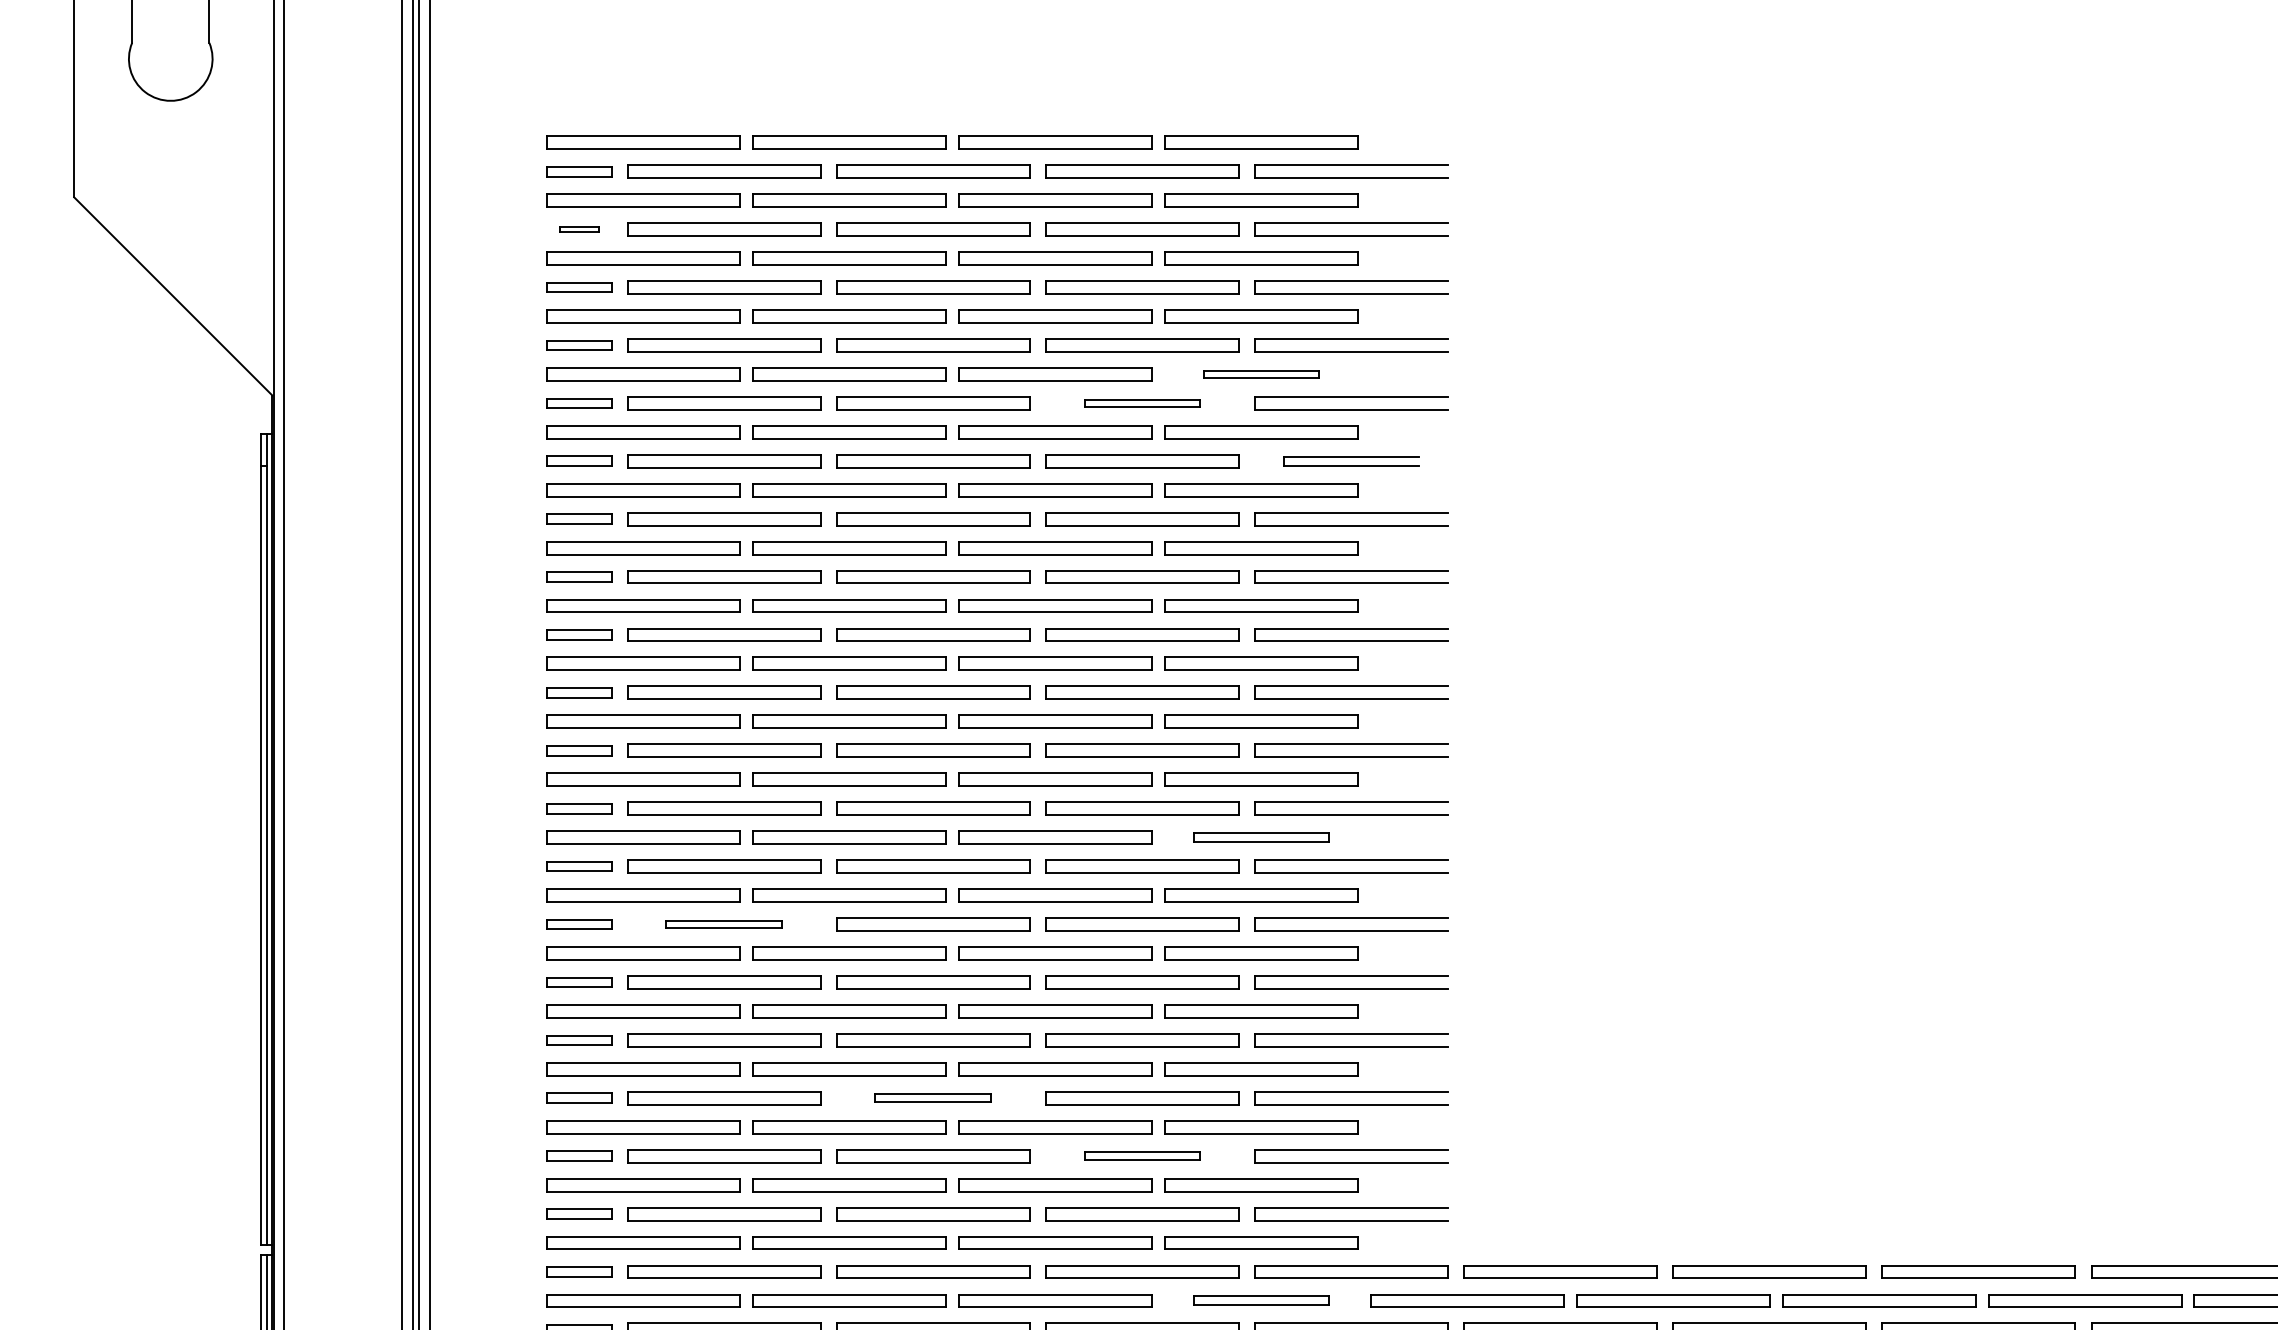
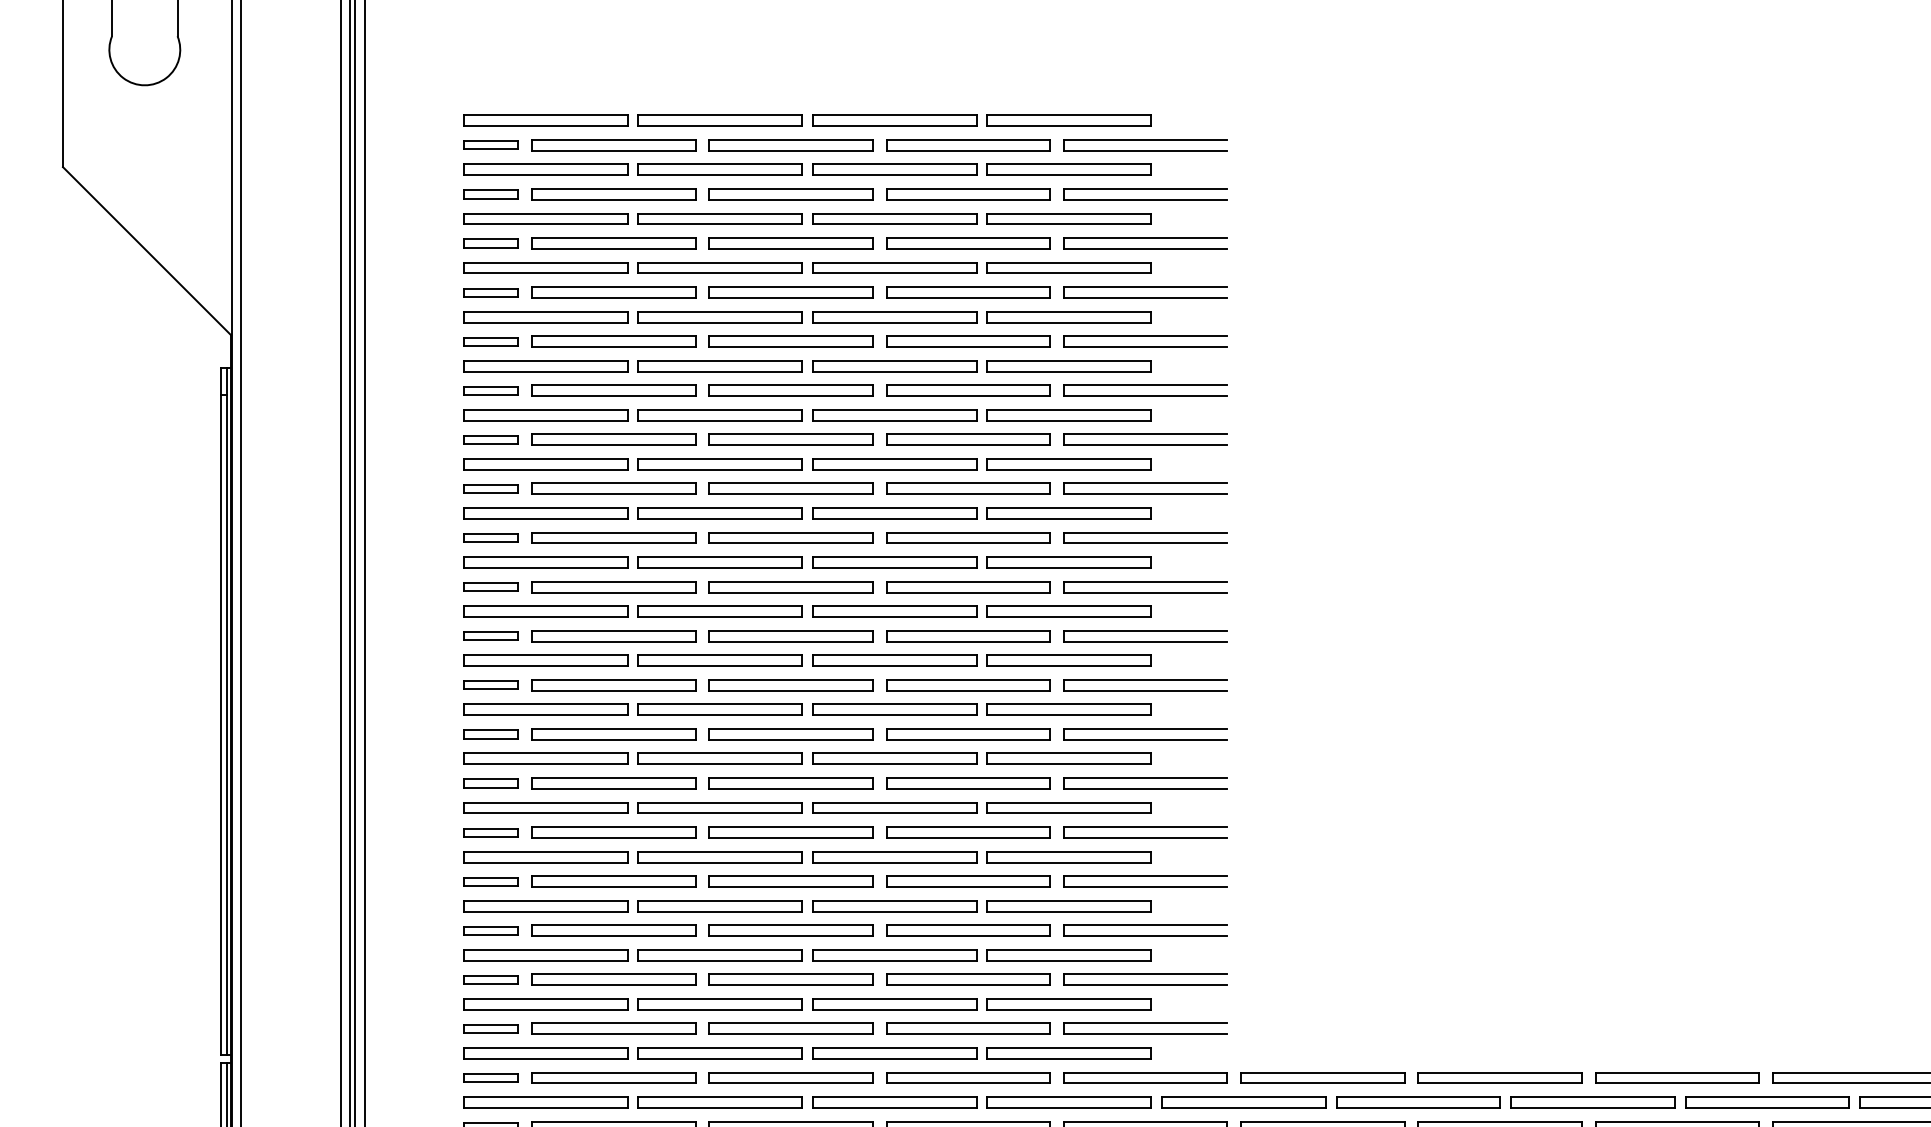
part: (579, 229) -> (491, 194), size x1.67
part: (1261, 374) -> (1069, 317), size x1.67
part: (1142, 403) -> (968, 341), size x1.67
part: (1351, 461) -> (1145, 391), size x1.43
part: (1261, 837) -> (1069, 709), size x1.43
part: (724, 924) -> (614, 783), size x1.67
part: (933, 1098) -> (791, 930), size x1.67
part: (1142, 1156) -> (968, 980), size x1.67
part: (1261, 1300) -> (1069, 1102), size x1.43

